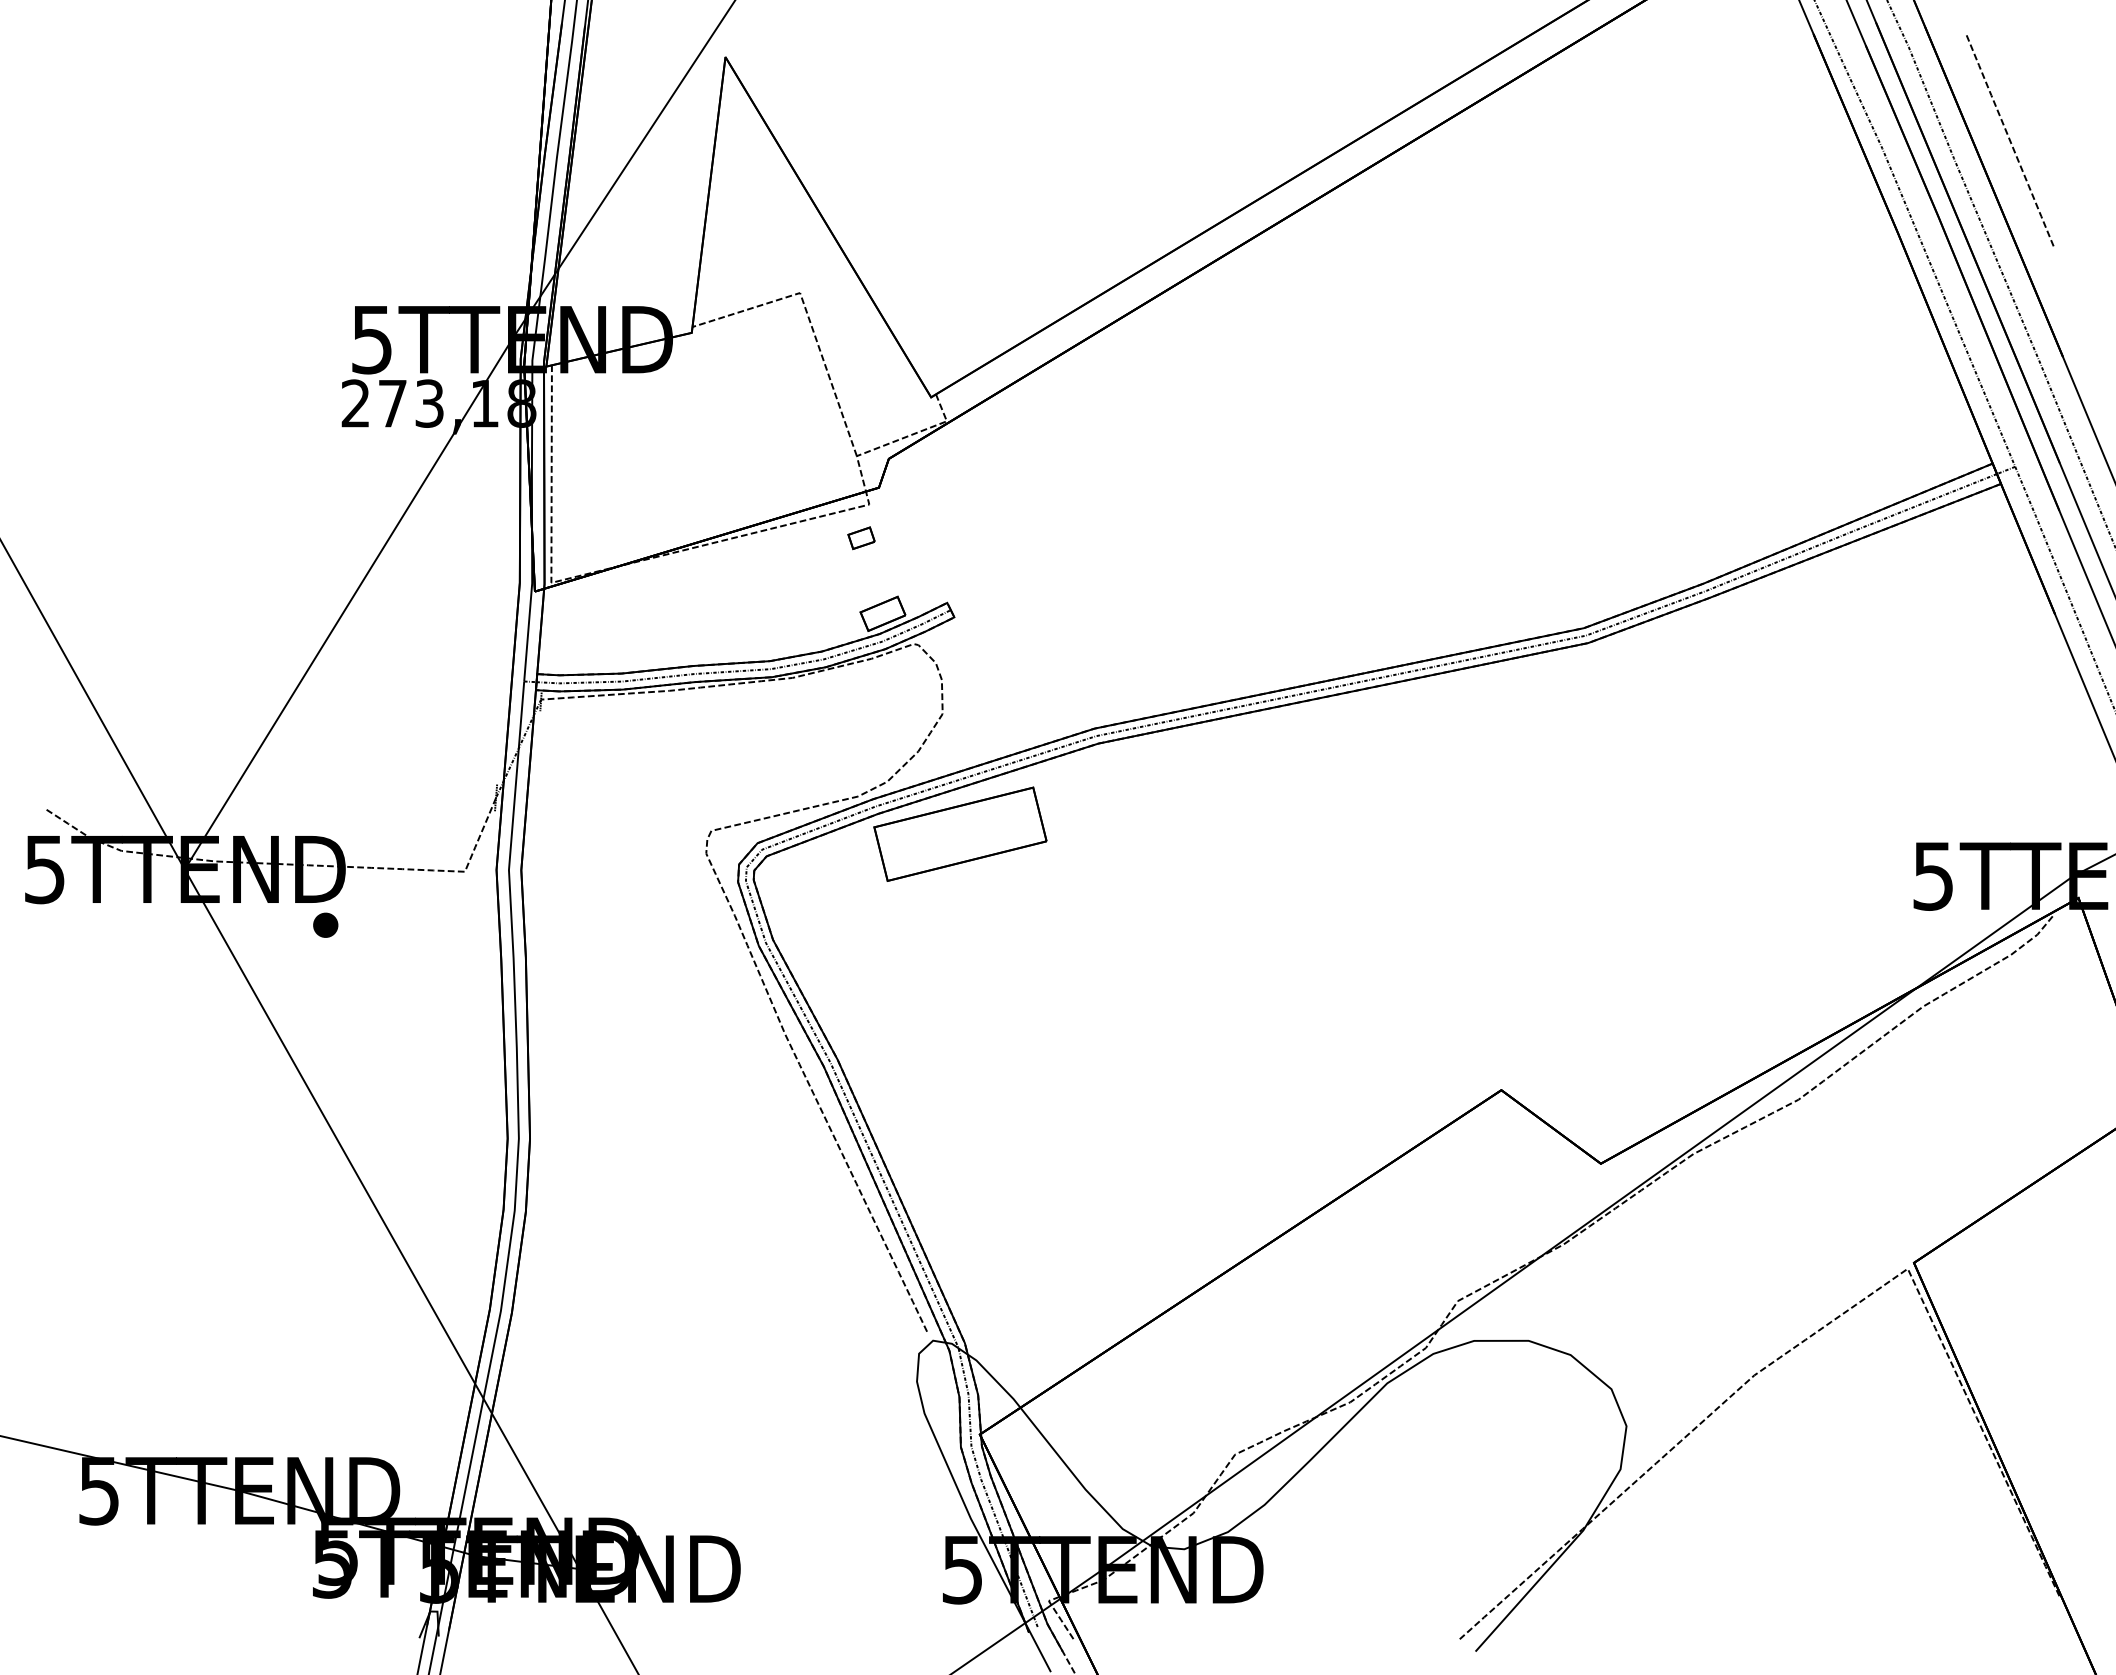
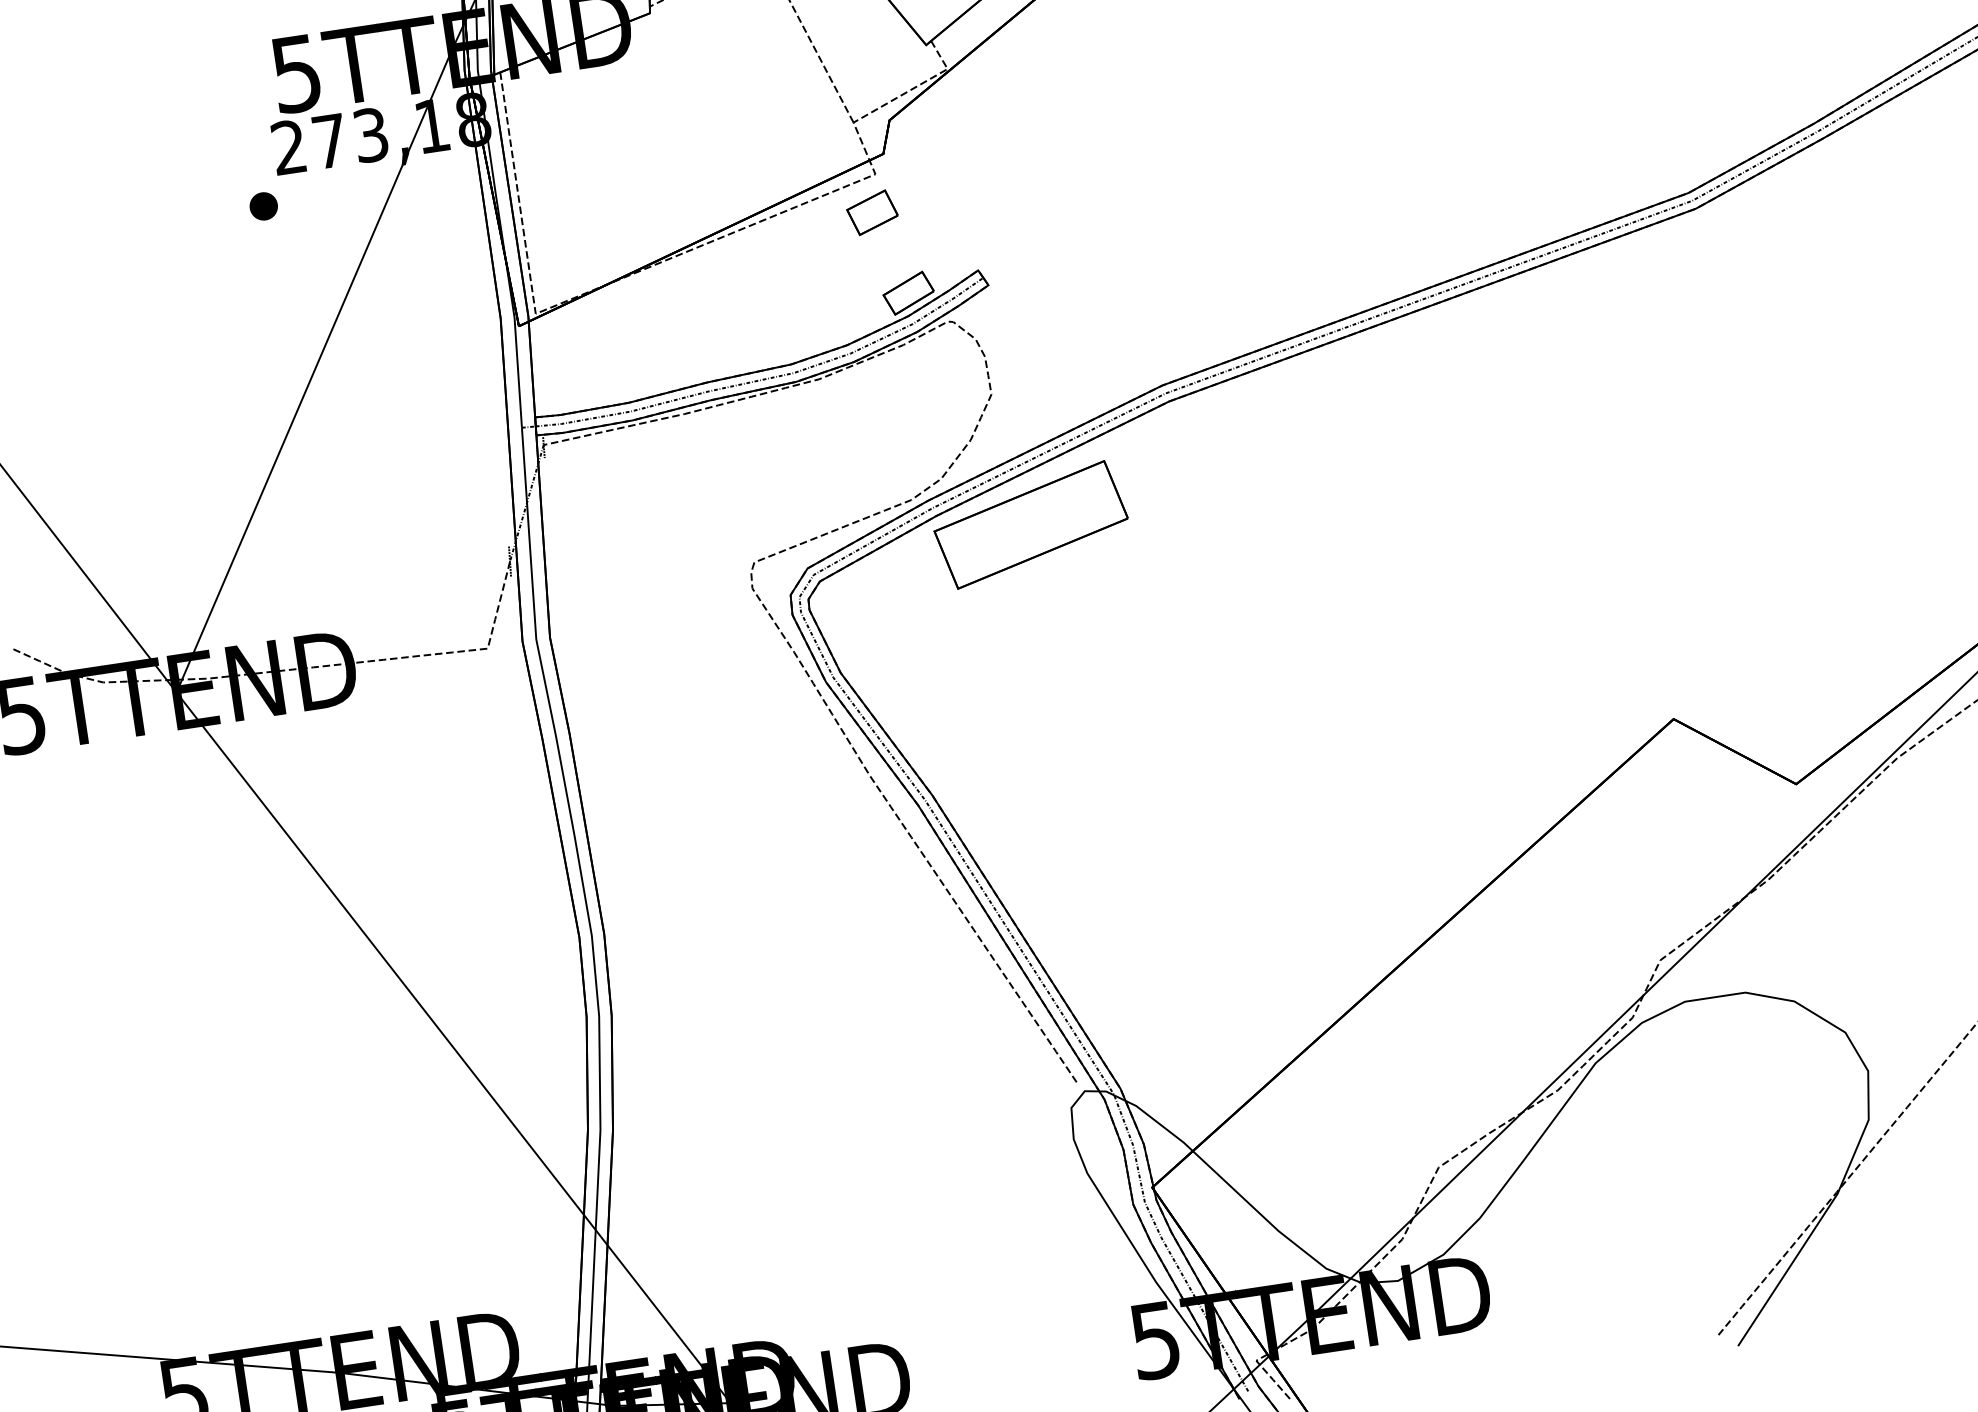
part: (861, 538) -> (872, 213), size x1.67
part: (325, 924) -> (263, 205), moved

